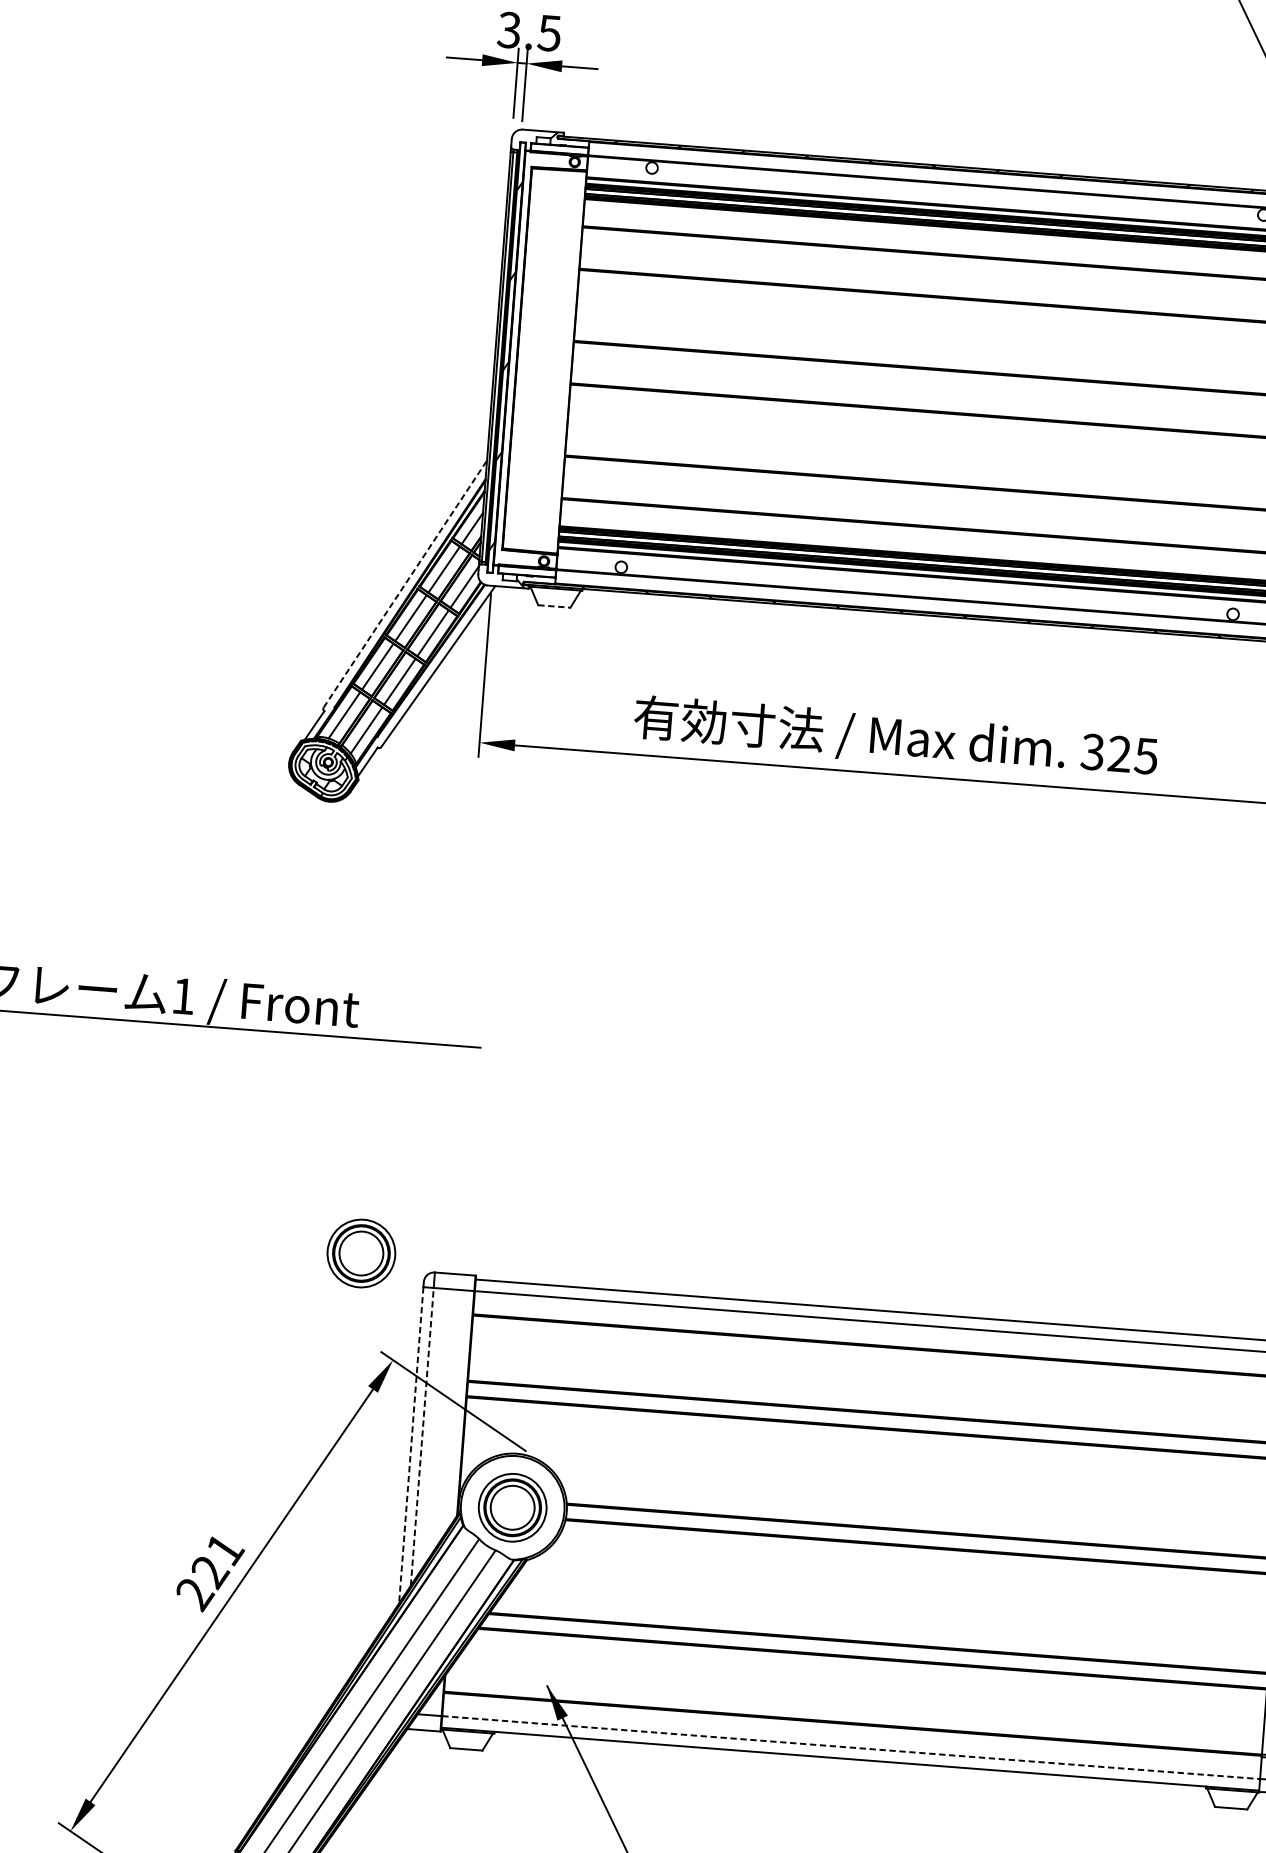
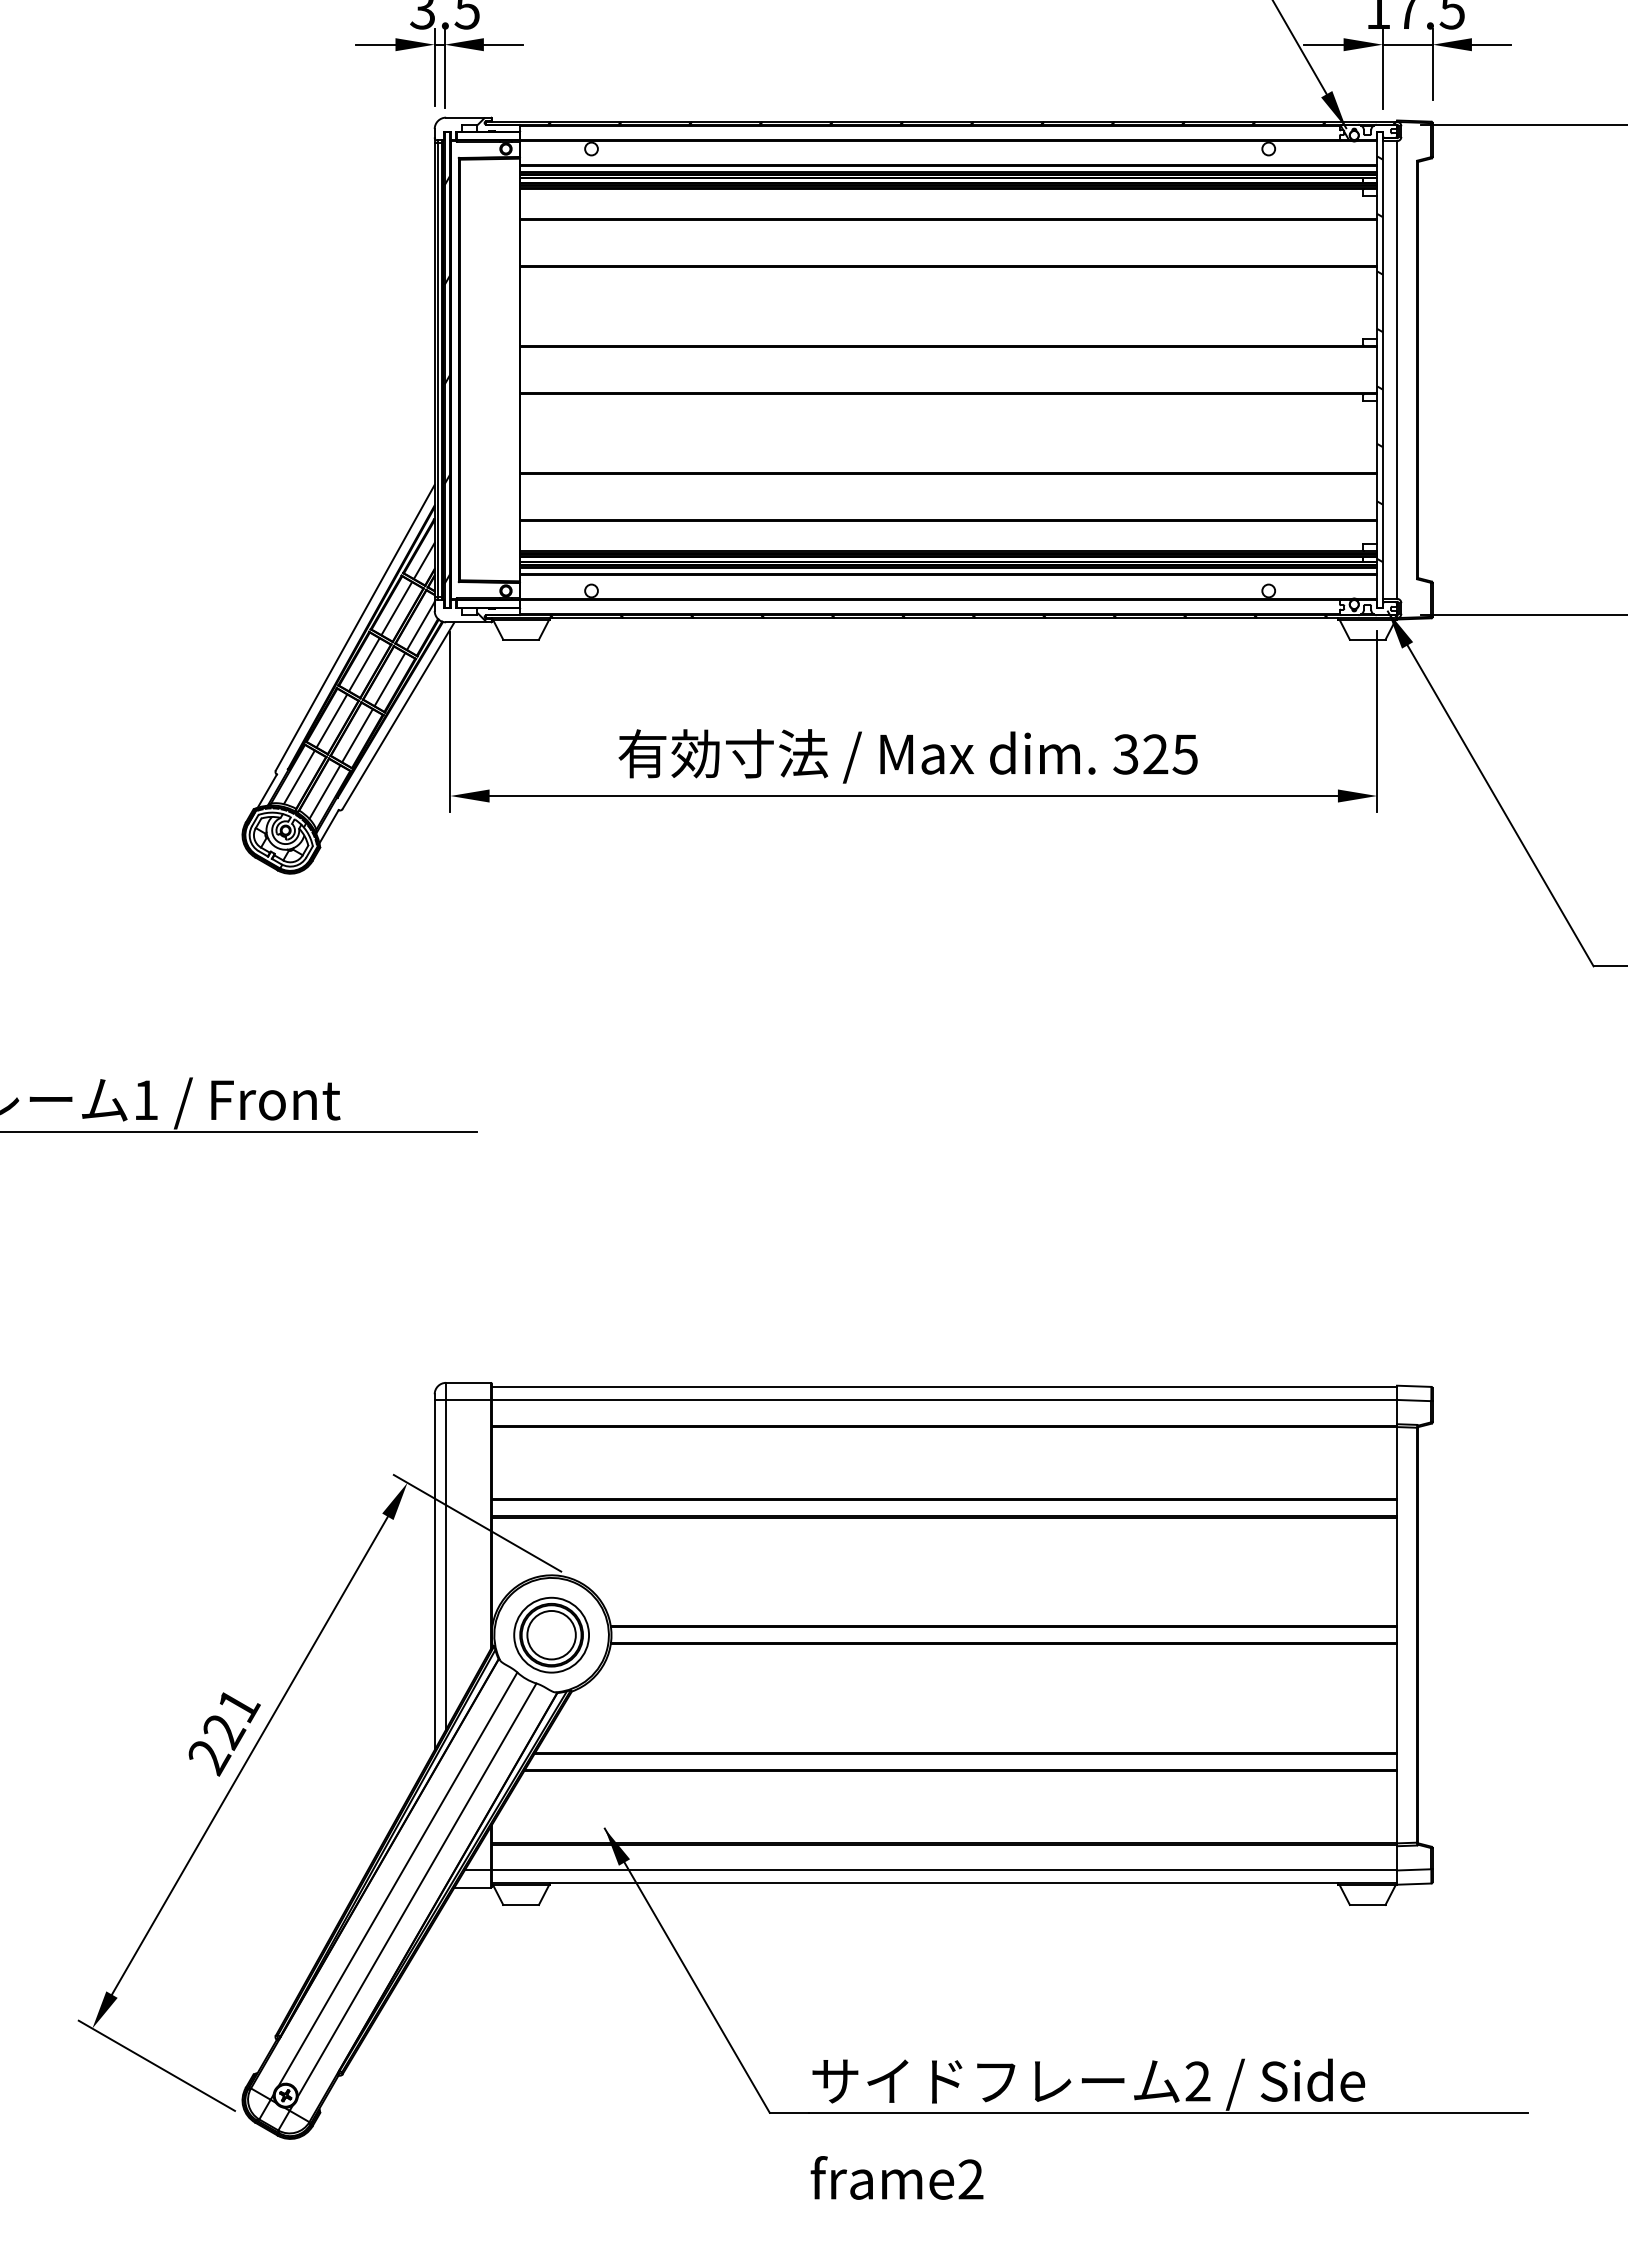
line: (405, 583) -> (355, 627), dashed -> solid
line: (554, 606) -> (521, 639), dashed -> solid
part: (361, 1252) -> (363, 1367), removed
line: (422, 1436) -> (446, 1564), dashed -> solid
line: (411, 1445) -> (434, 1575), dashed -> solid
line: (851, 1747) -> (944, 1870), dashed -> solid

